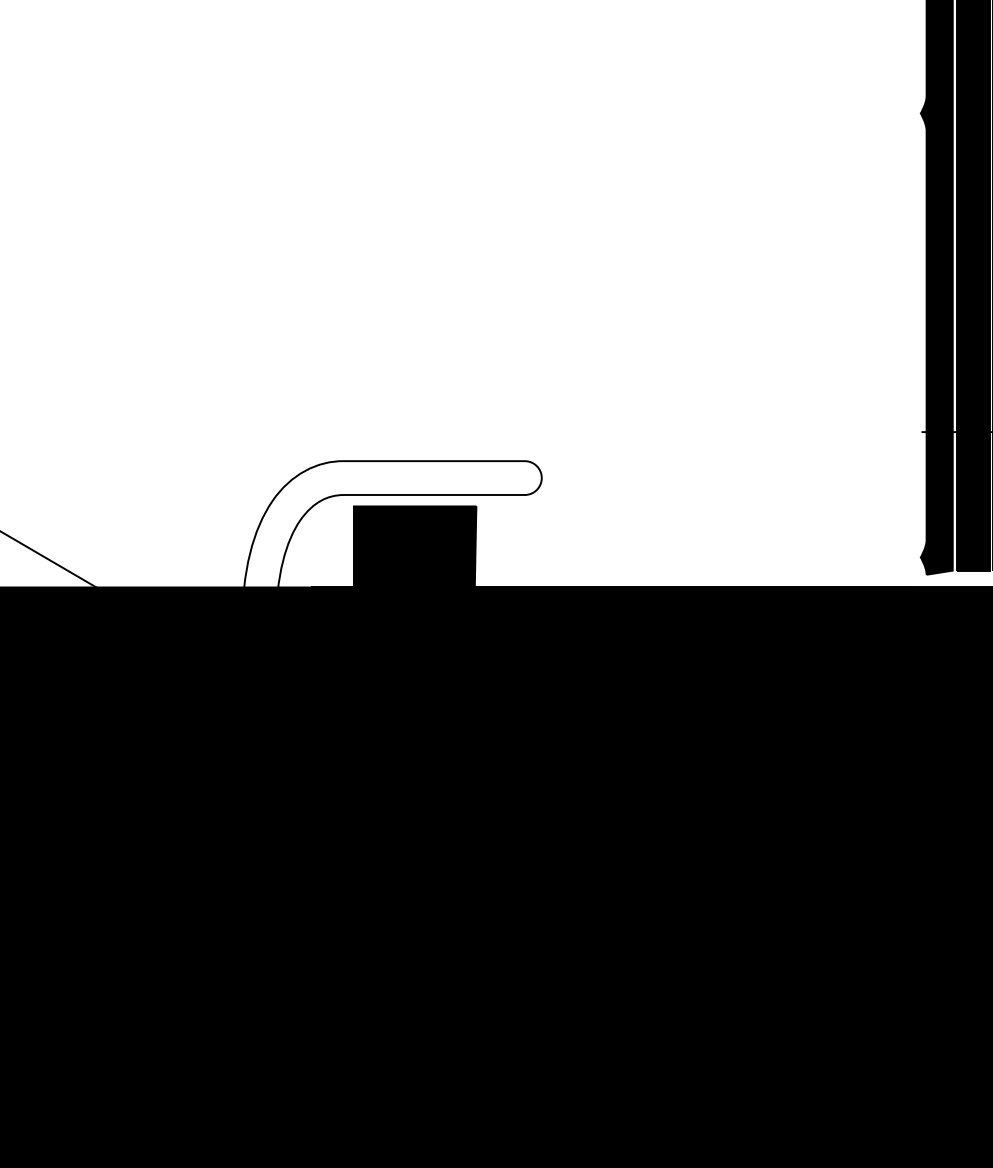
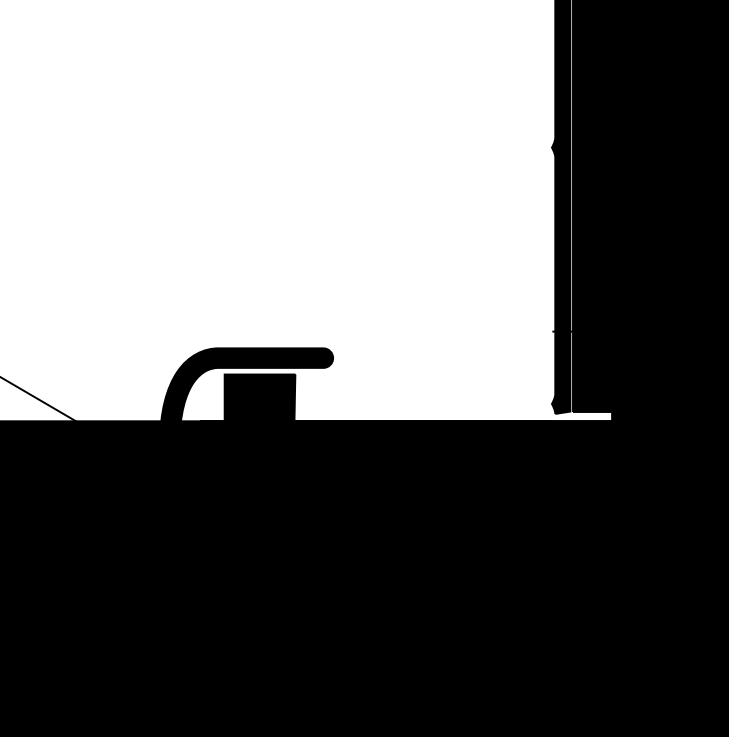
fill: (391, 612) -> (246, 435), added

